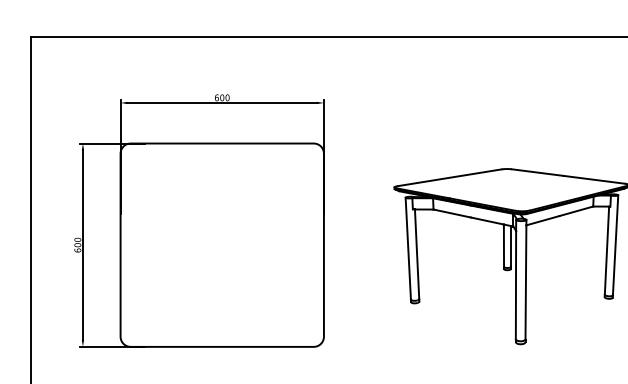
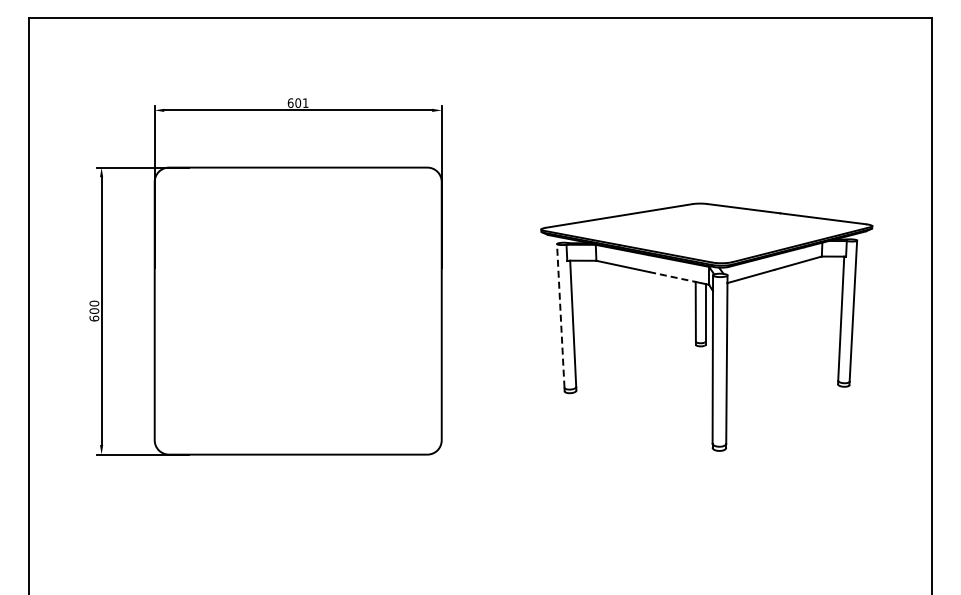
text: (227, 98) -> (305, 103), 600 -> 601
line: (487, 220) -> (672, 276), solid -> dashed
line: (408, 248) -> (560, 315), solid -> dashed

